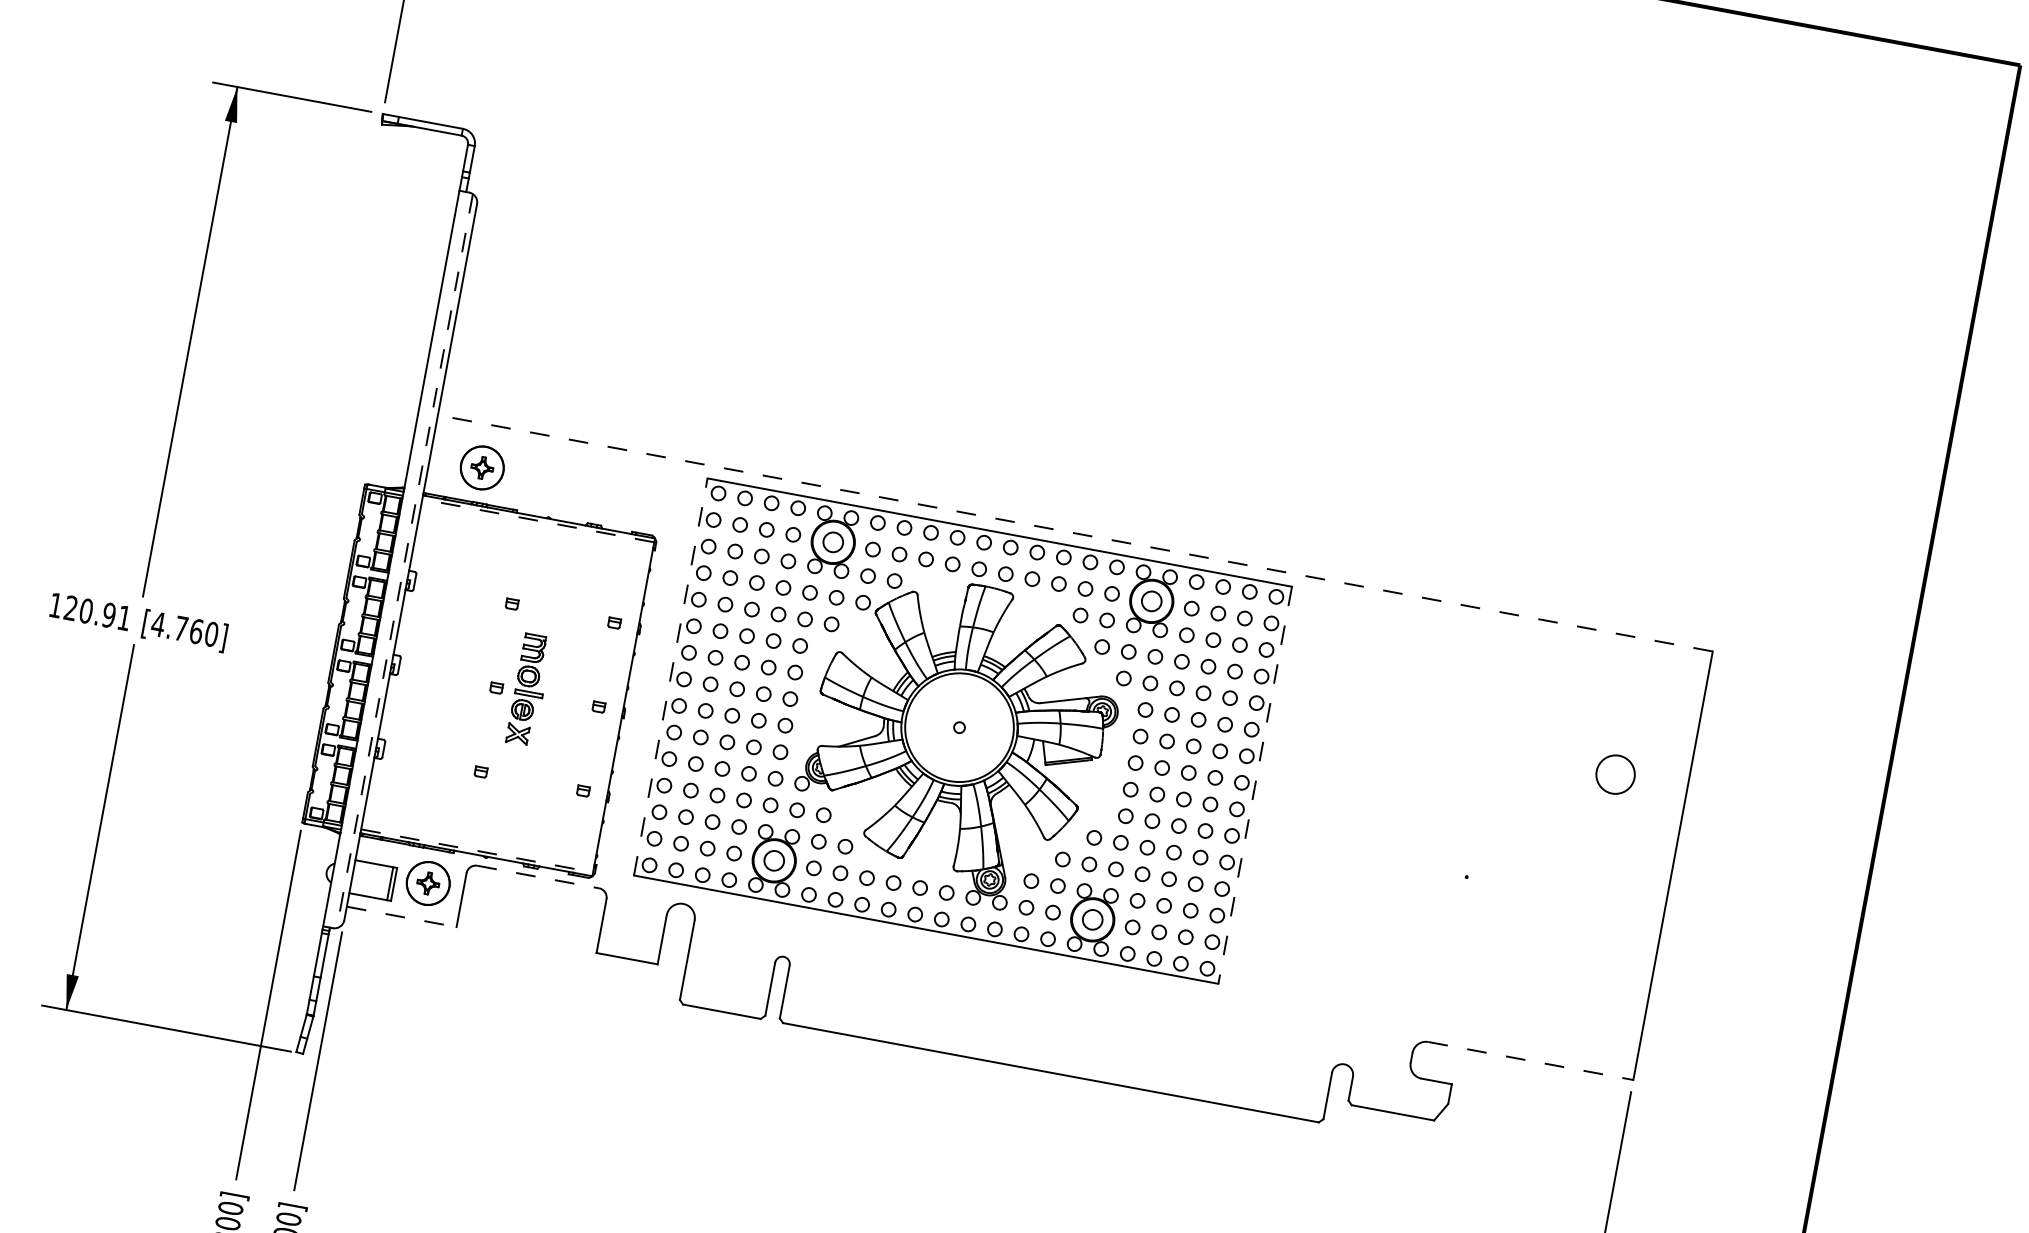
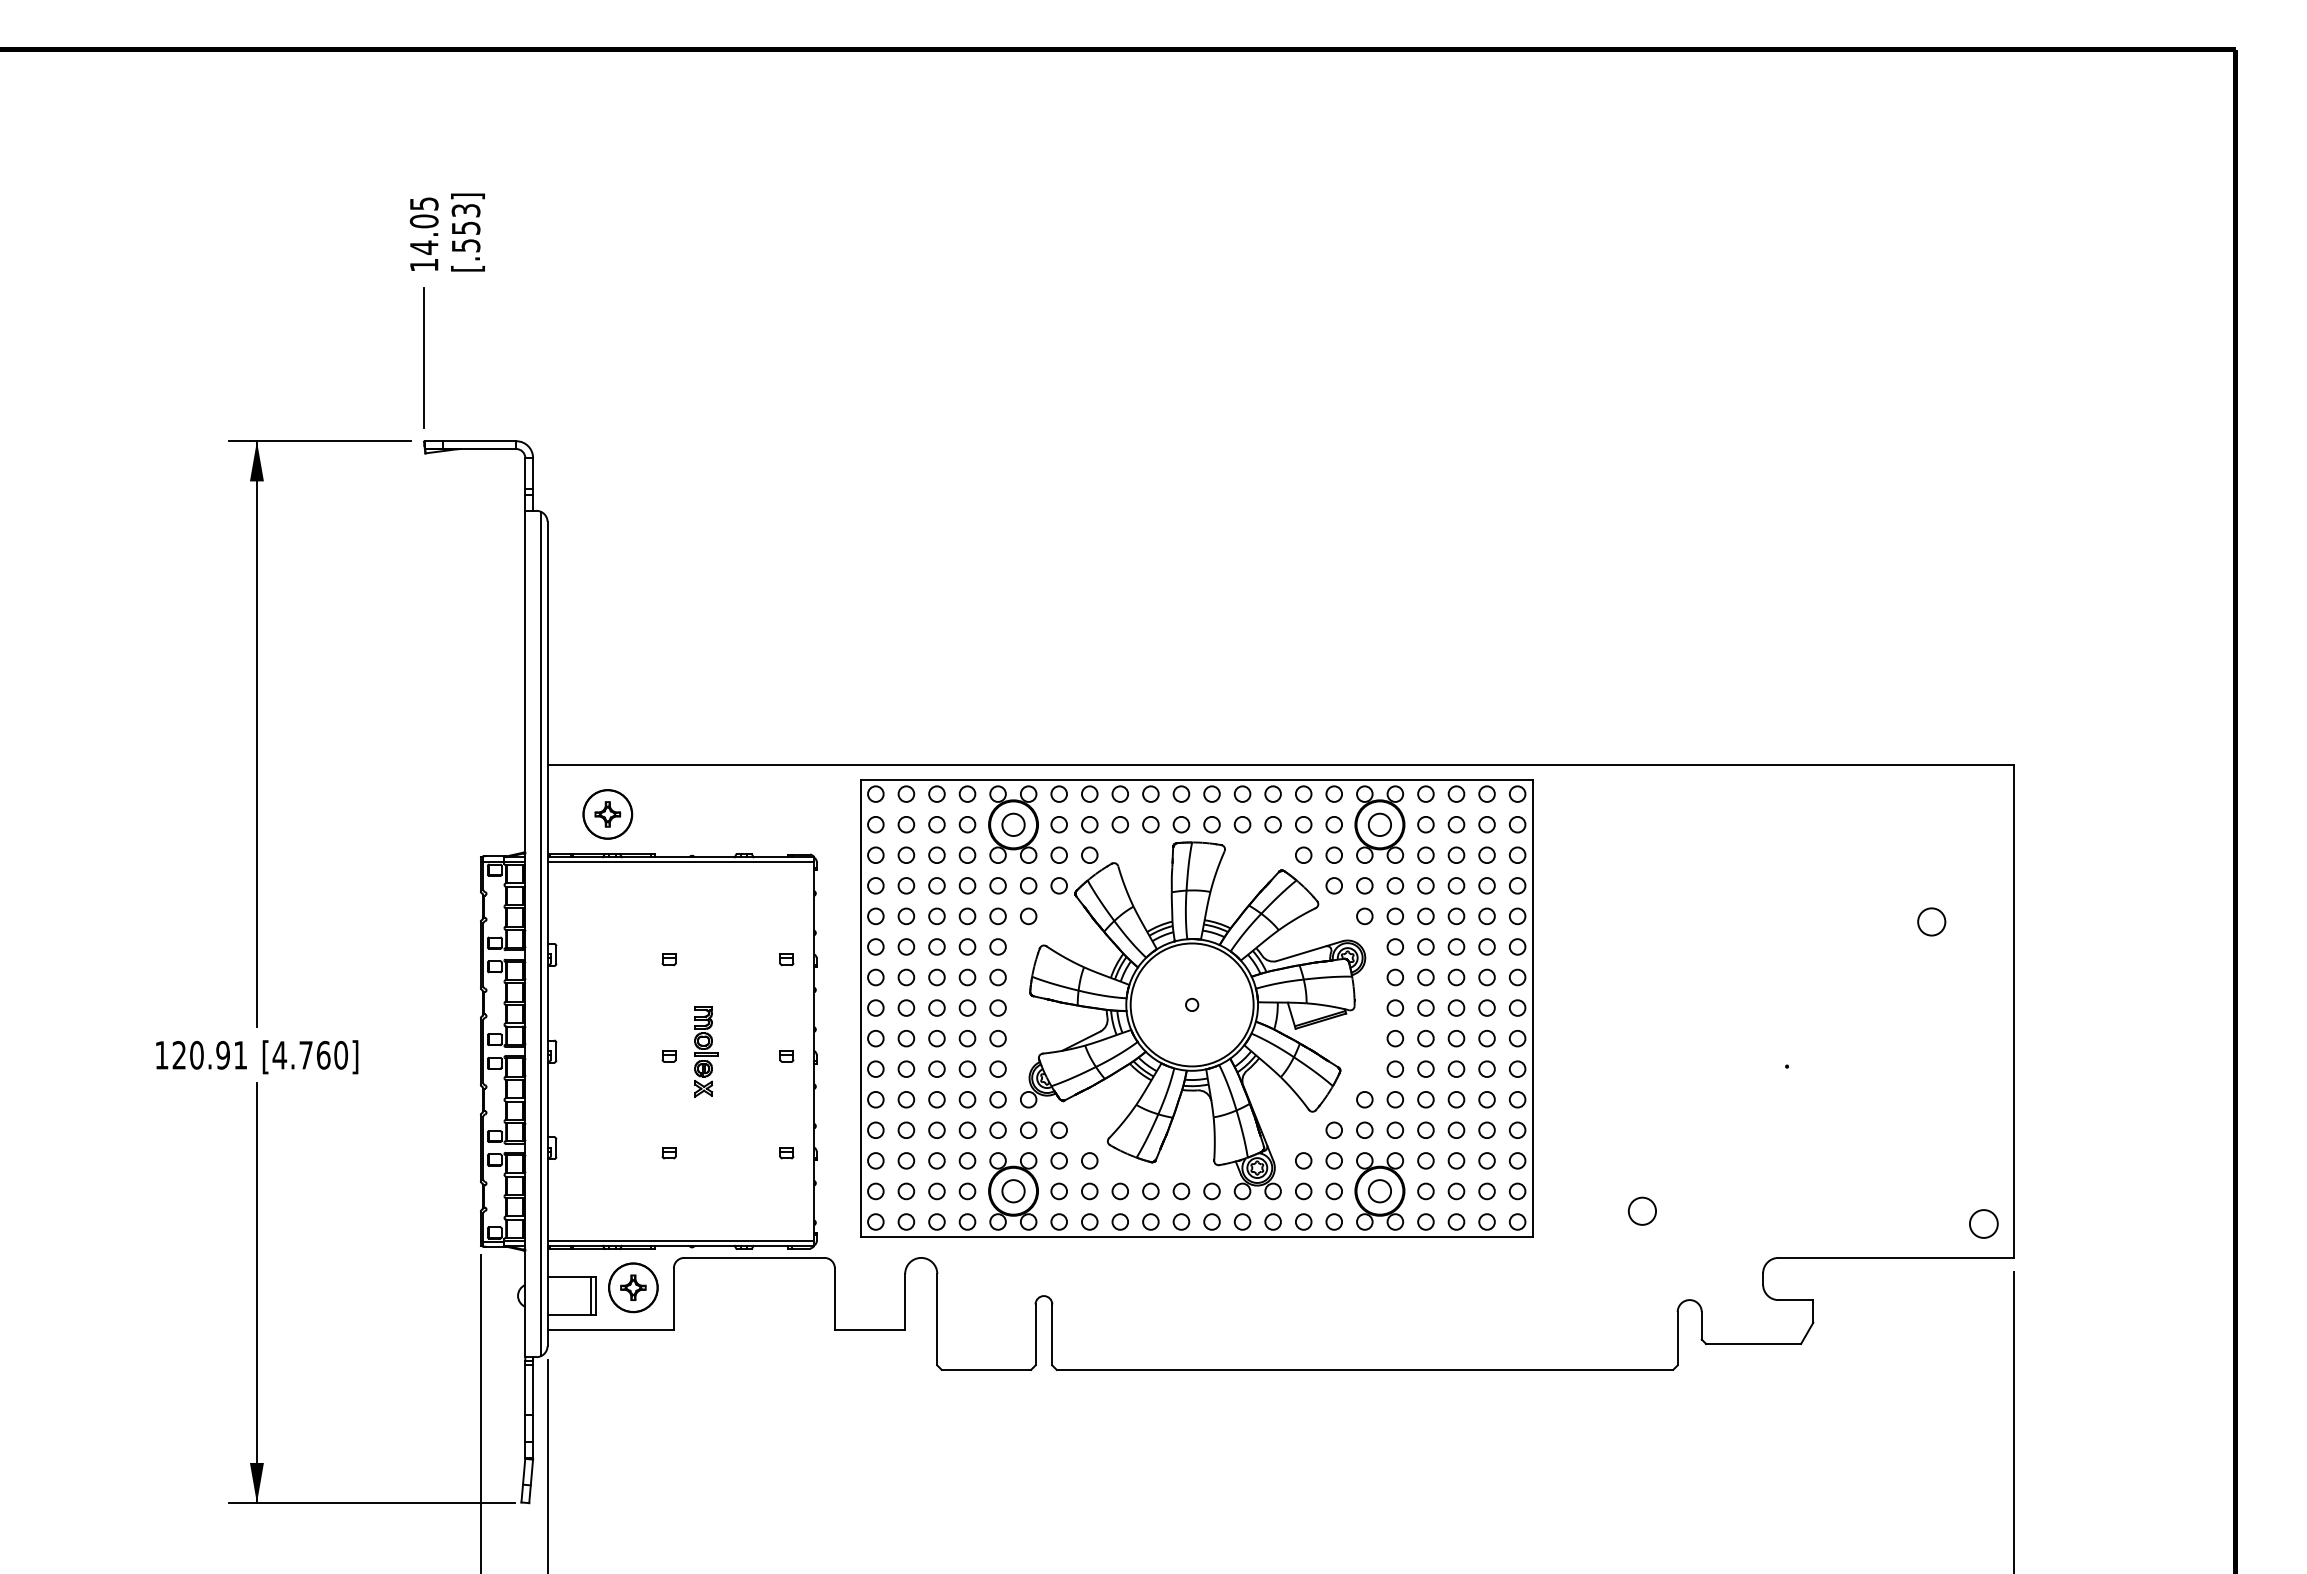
line: (537, 520) -> (680, 861), dashed -> solid
line: (1075, 532) -> (1280, 764), dashed -> solid
line: (404, 561) -> (540, 934), dashed -> solid
line: (670, 676) -> (860, 1007), dashed -> solid
part: (529, 689) -> (706, 1051), size x0.71
circle: (1615, 774) -> (1931, 921), size x0.62
line: (1254, 785) -> (1532, 1008), dashed -> solid
line: (477, 851) -> (681, 1241), dashed -> solid
line: (538, 876) -> (754, 1257), dashed -> solid
line: (402, 917) -> (611, 1330), dashed -> solid
circle: (1317, 978) -> (1642, 1210), added
circle: (1612, 1045) -> (1983, 1223), added
line: (1531, 1060) -> (1896, 1257), dashed -> solid

